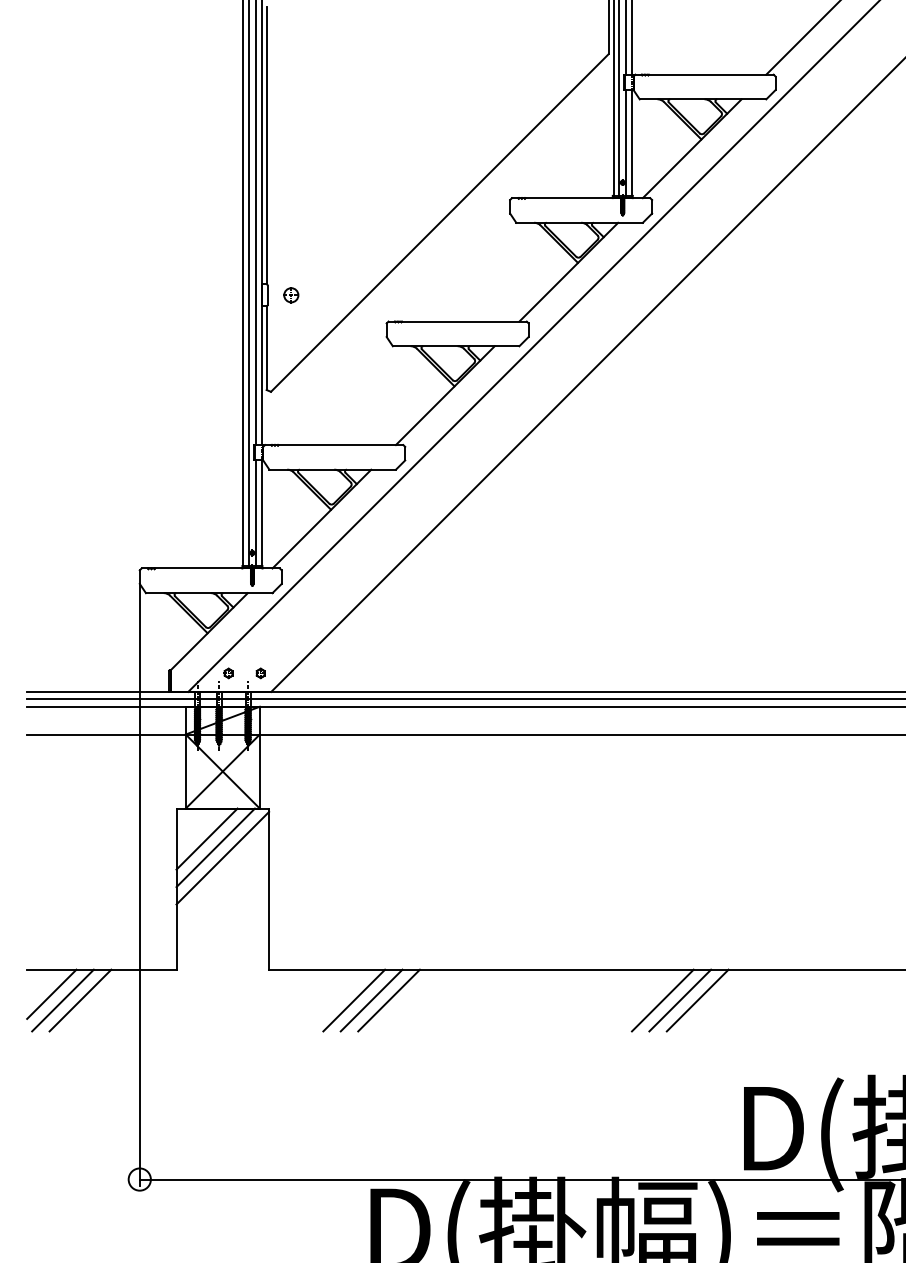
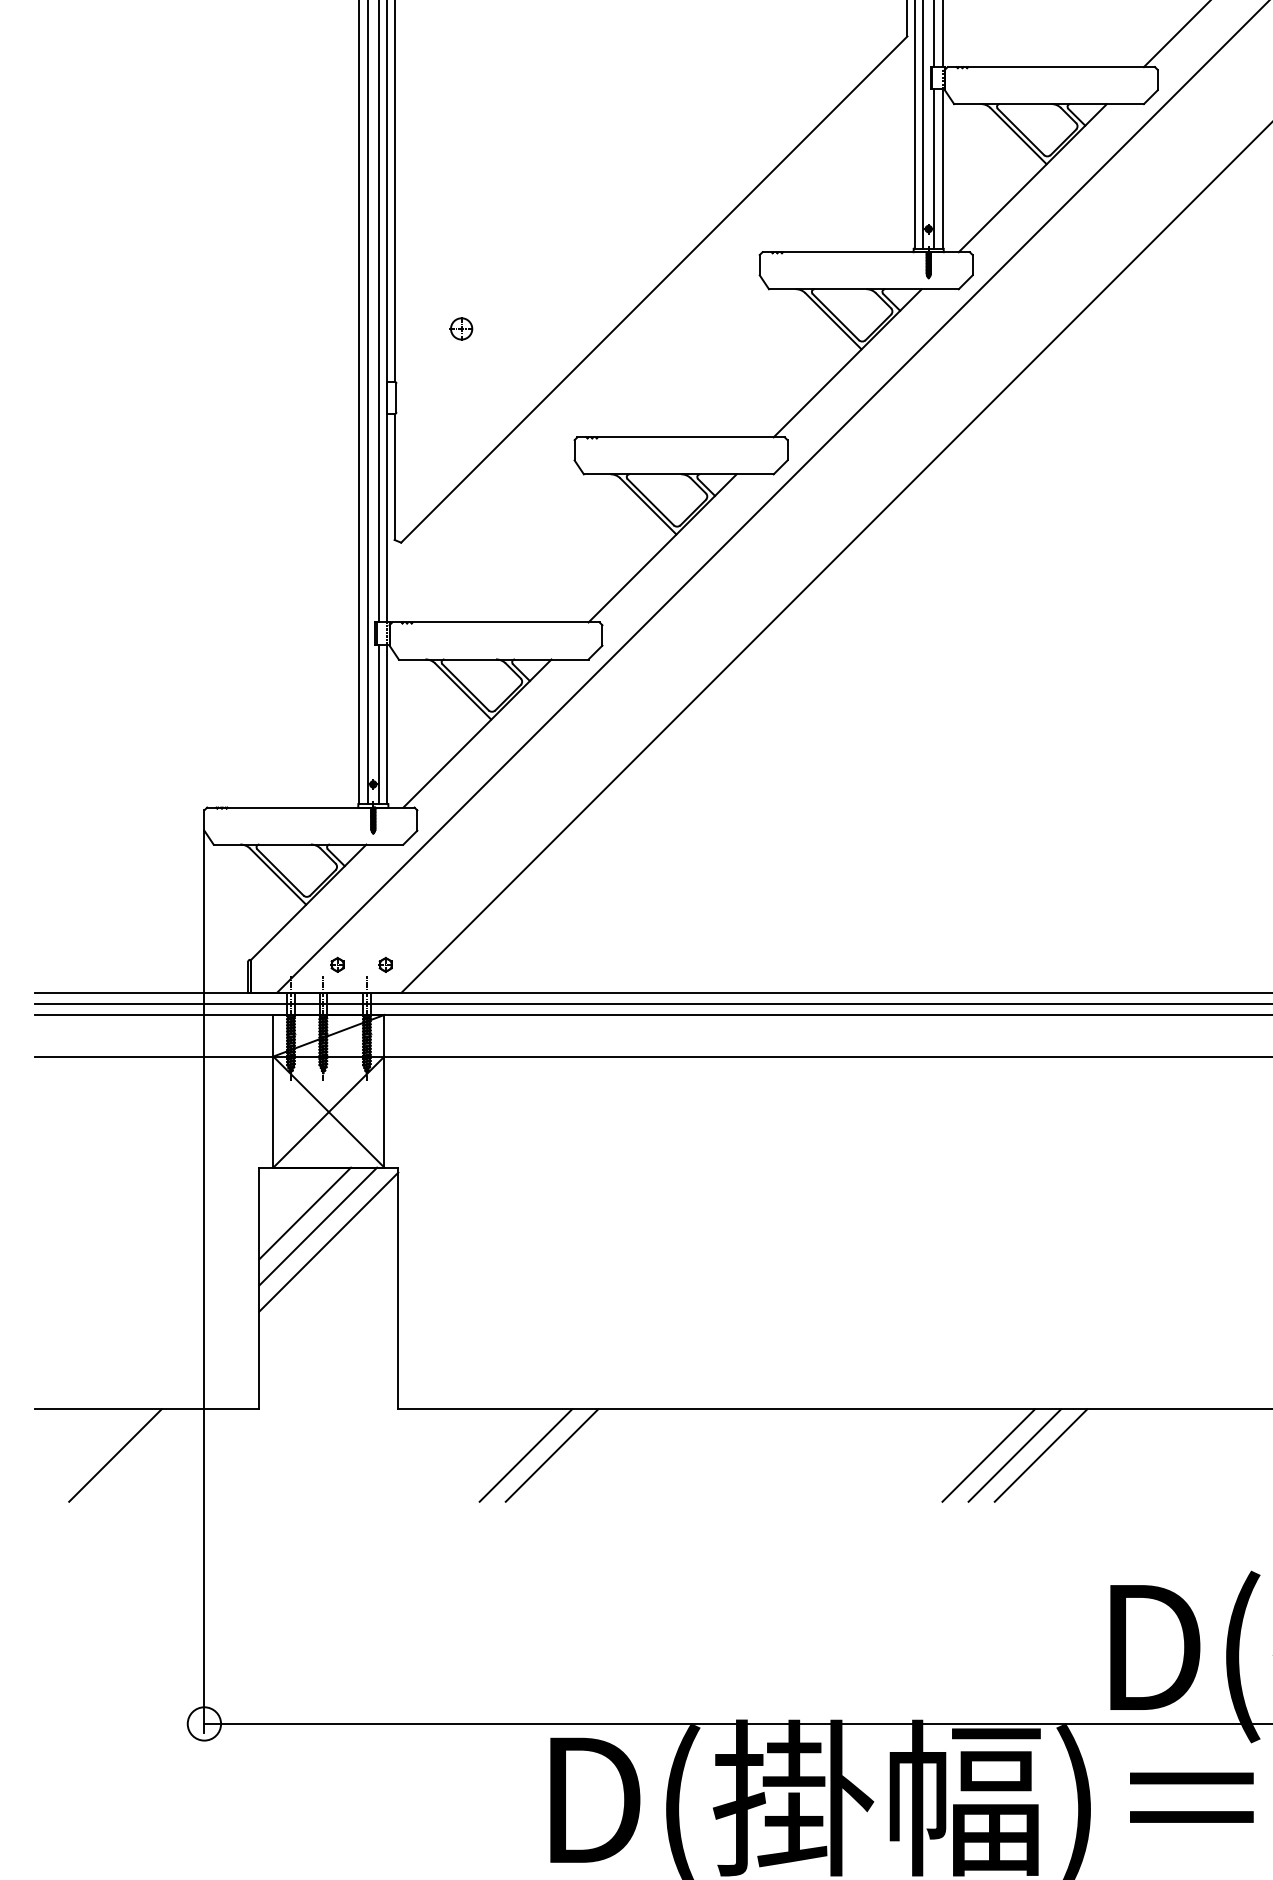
part: (291, 295) -> (461, 329), moved
line: (51, 993) -> (72, 1444), removed
line: (62, 1000) -> (88, 1455), removed
line: (388, 1000) -> (577, 1455), removed

